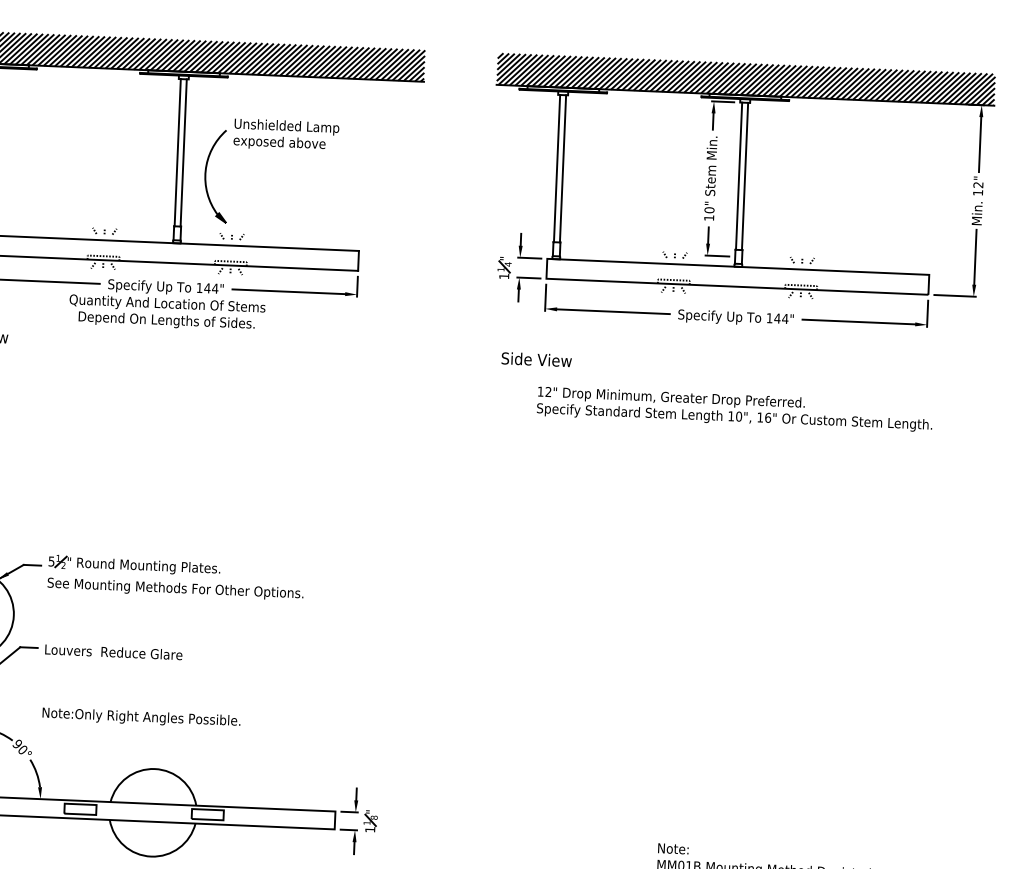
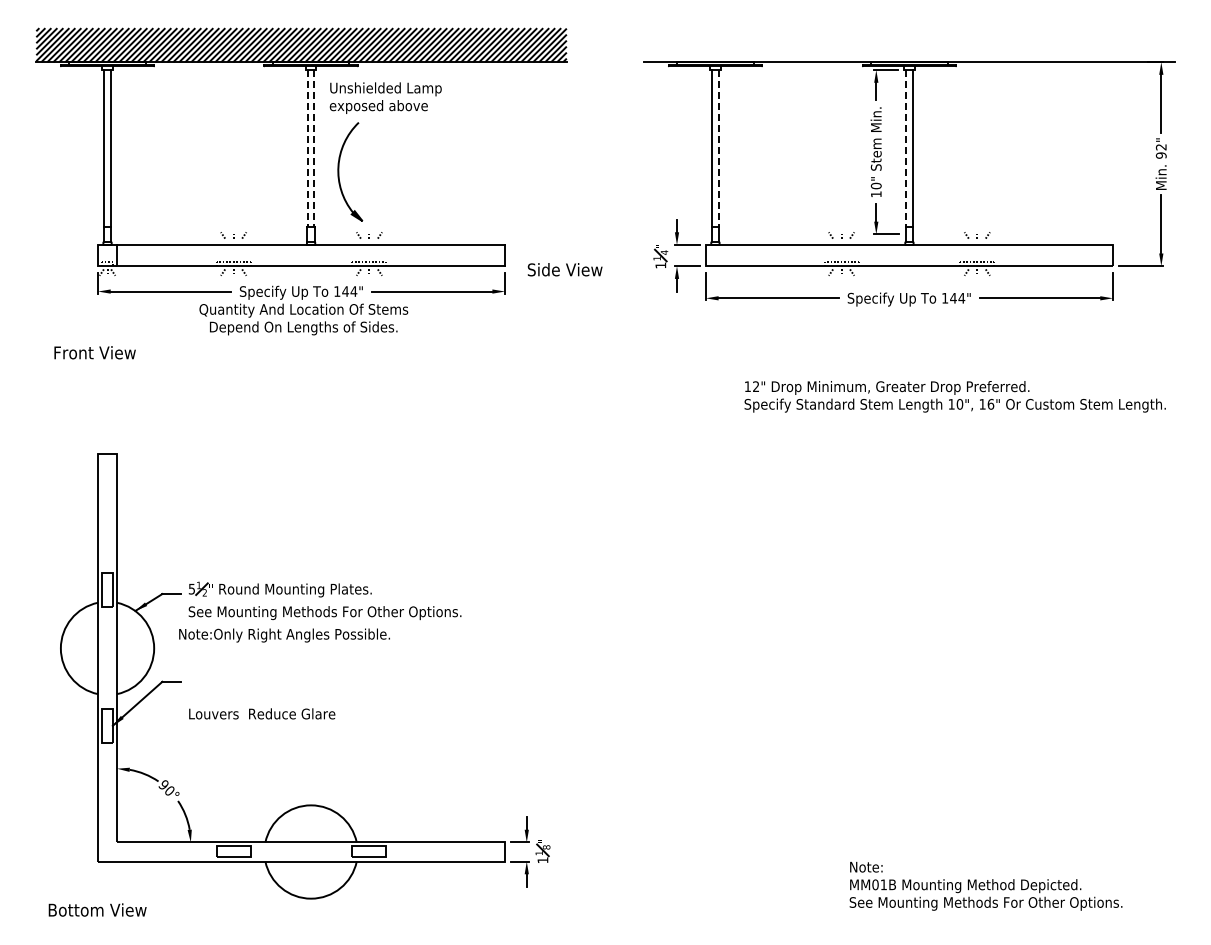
hatch: (746, 79) -> (909, 45), removed
text: (286, 134) -> (385, 97), moved
line: (177, 153) -> (307, 149), solid -> dashed
line: (183, 153) -> (314, 149), solid -> dashed
line: (562, 169) -> (718, 149), solid -> dashed
line: (739, 177) -> (906, 149), solid -> dashed
text: (977, 192) -> (1160, 155), 12" -> 92"
text: (536, 359) -> (564, 269), moved
text: (734, 409) -> (954, 396), moved
text: (114, 651) -> (262, 713), moved
text: (141, 717) -> (284, 635), moved

